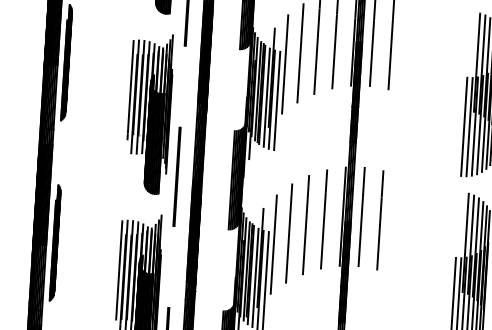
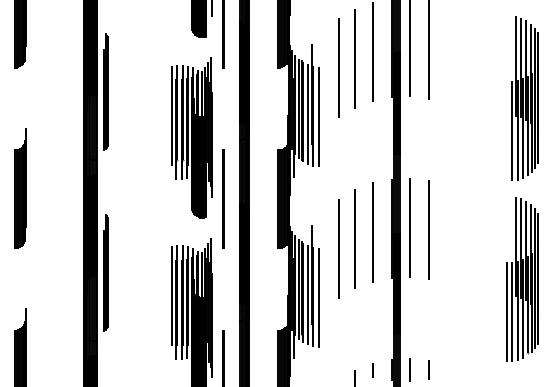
line: (285, 64) -> (324, 80), removed
line: (464, 127) -> (507, 131), removed
line: (273, 244) -> (324, 260), removed

